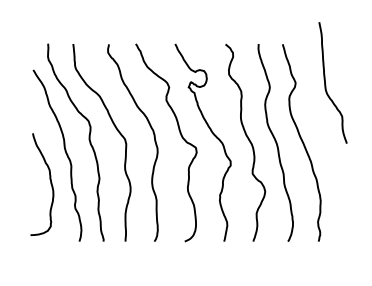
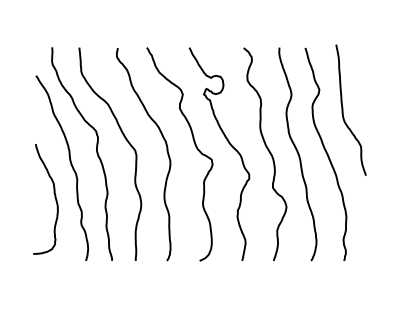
curve: (326, 84) -> (344, 111), moved

